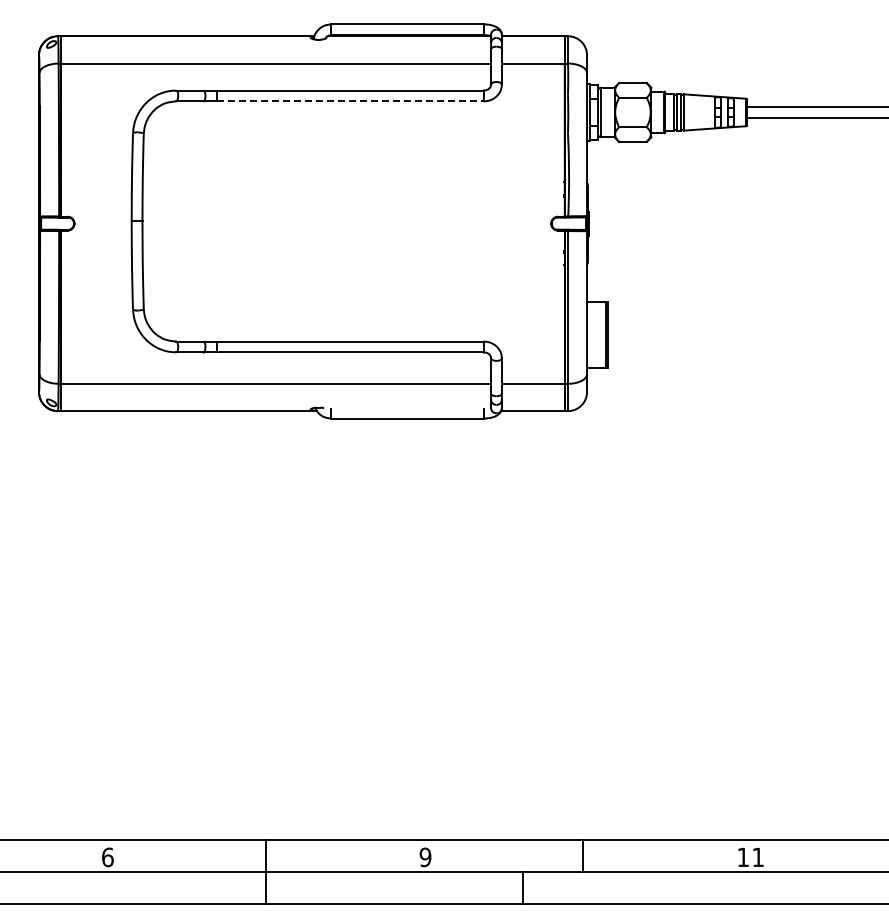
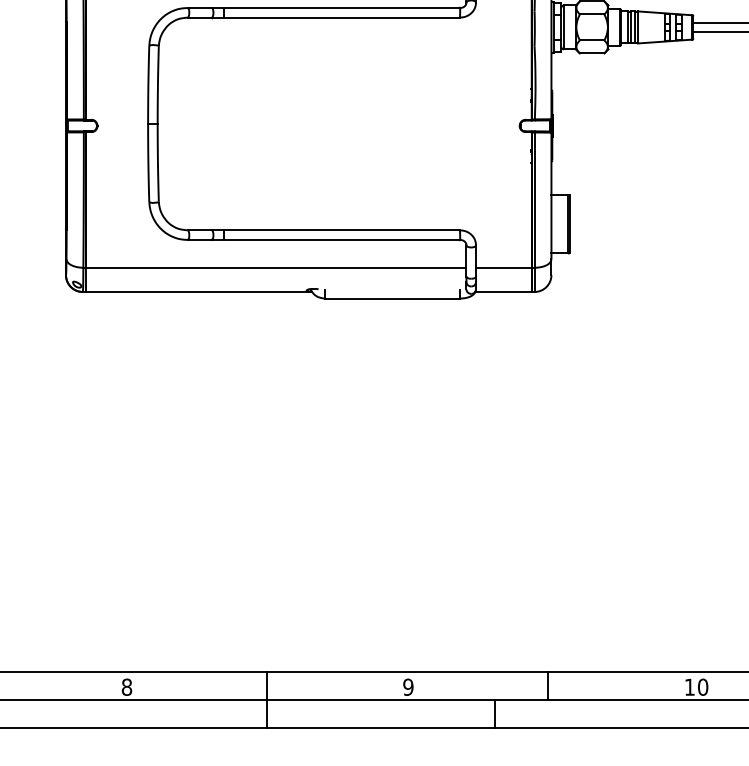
line: (350, 101) -> (341, 17), dashed -> solid
text: (107, 857) -> (126, 687), 6 -> 8
text: (758, 857) -> (703, 687), 11 -> 10

